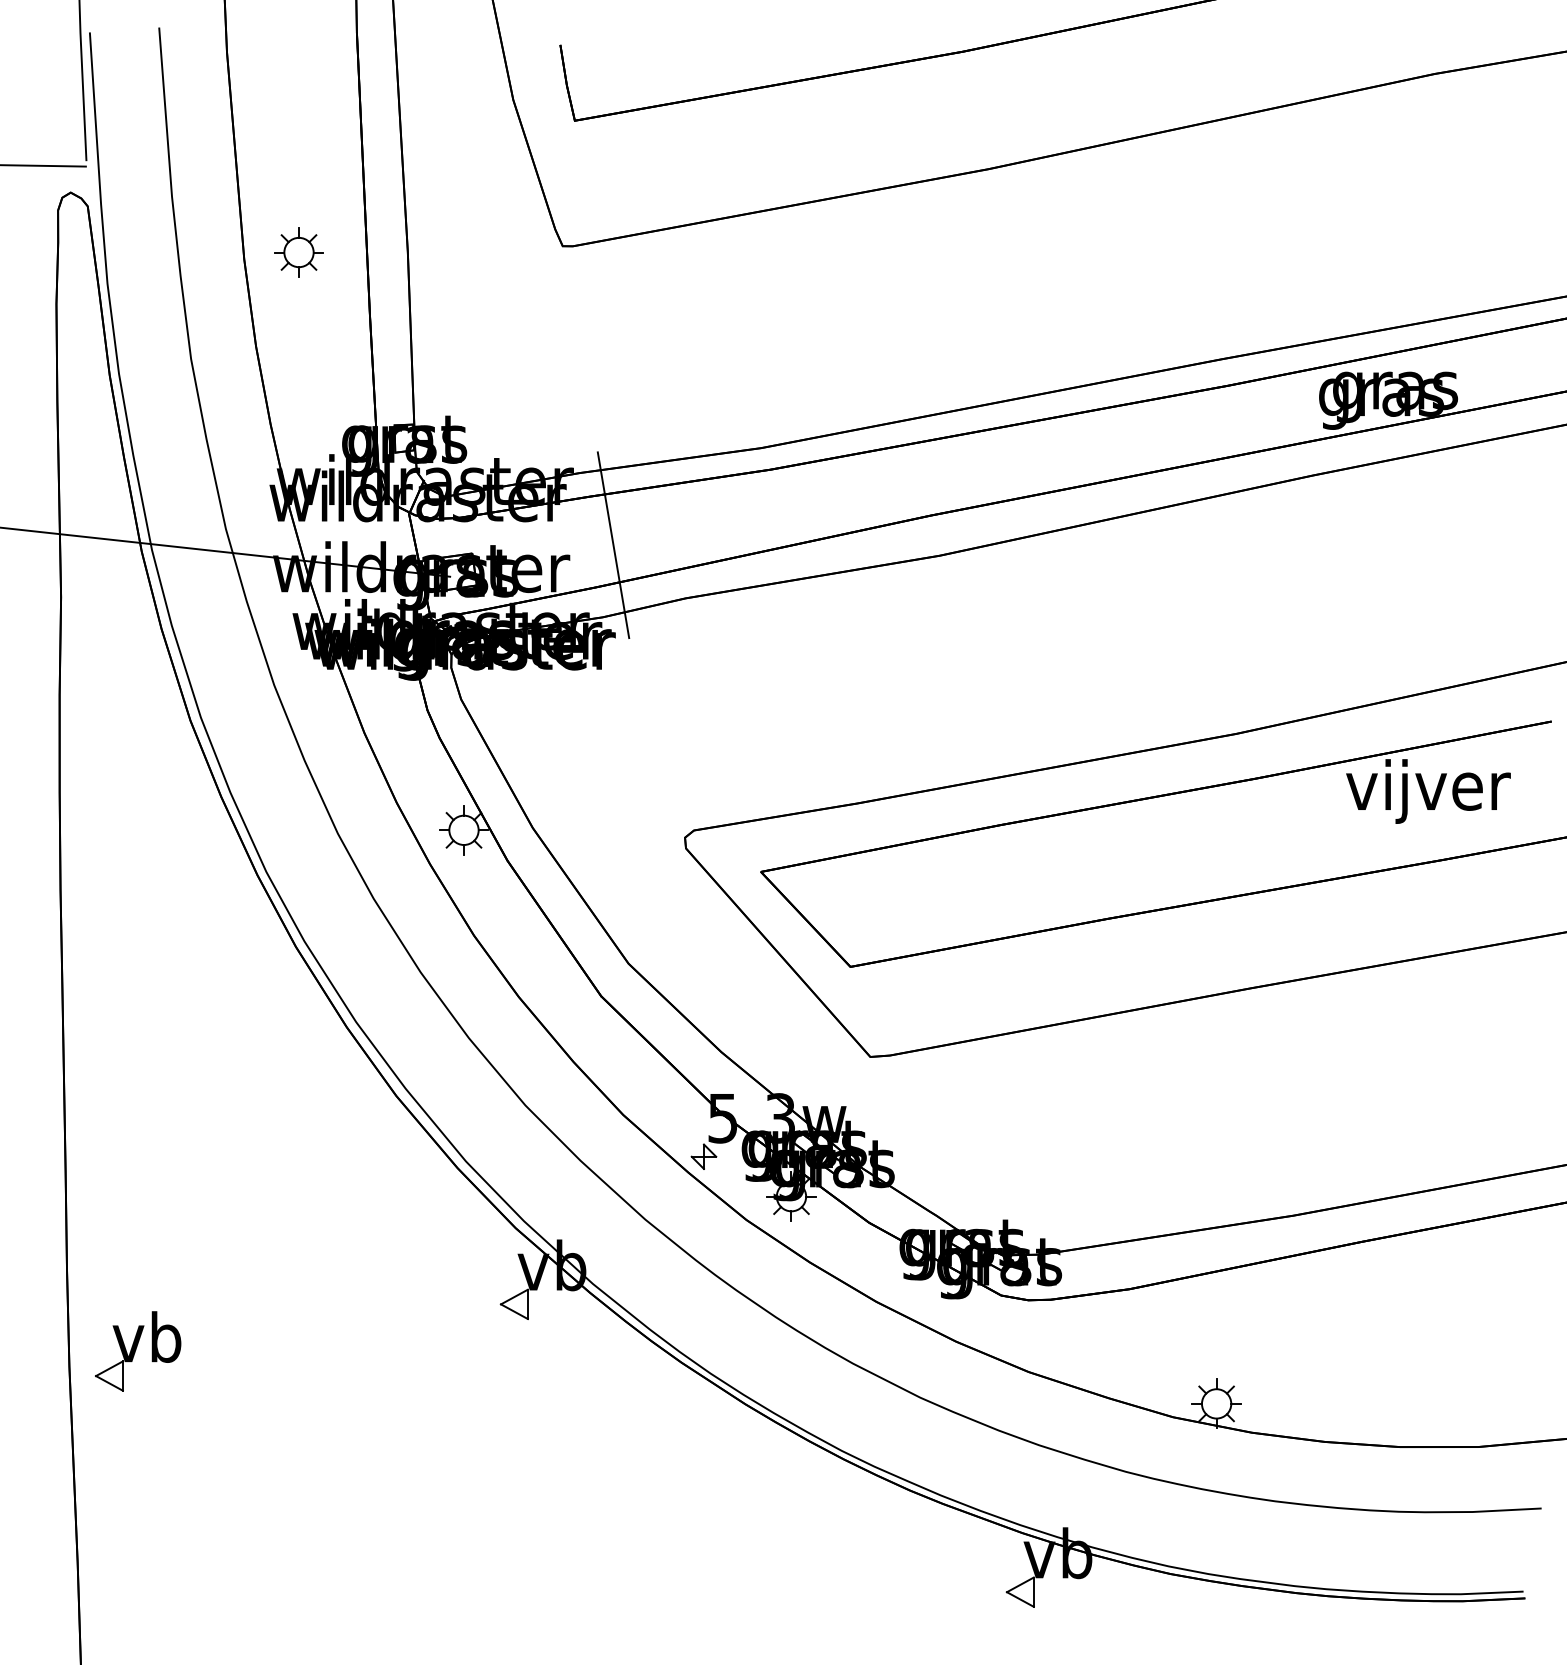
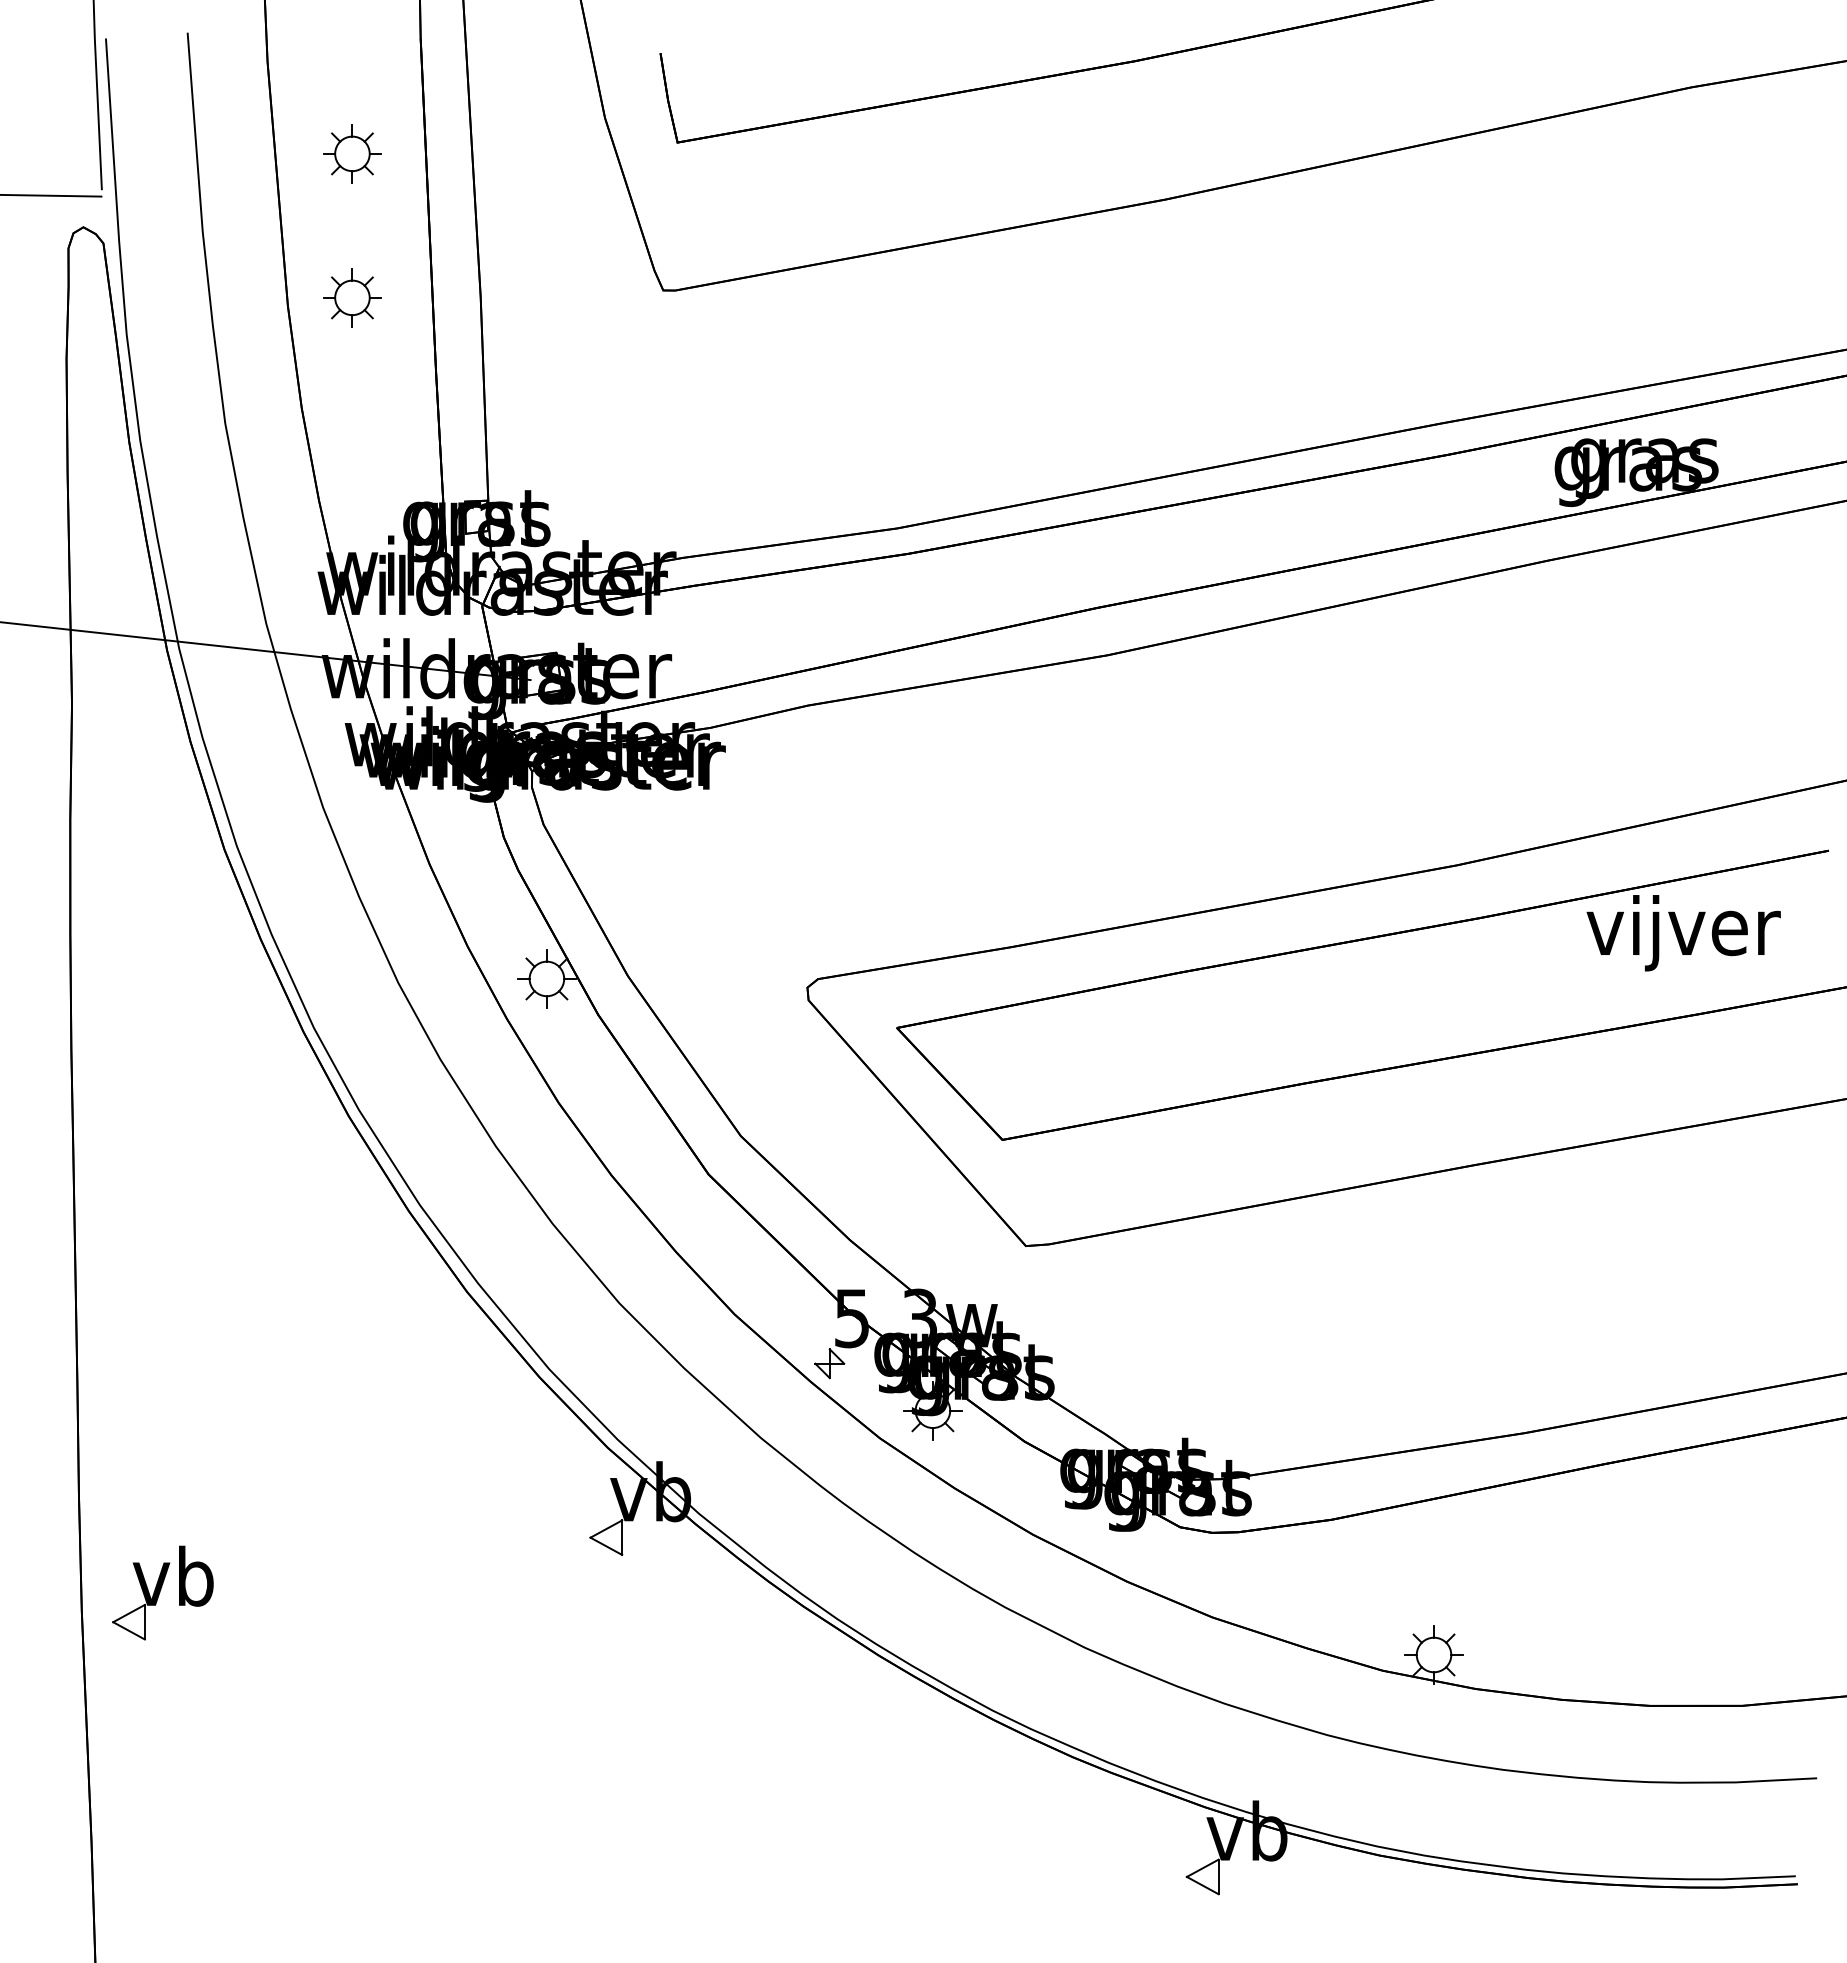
part: (299, 130) -> (352, 153), added
line: (612, 544) -> (722, 642), removed

